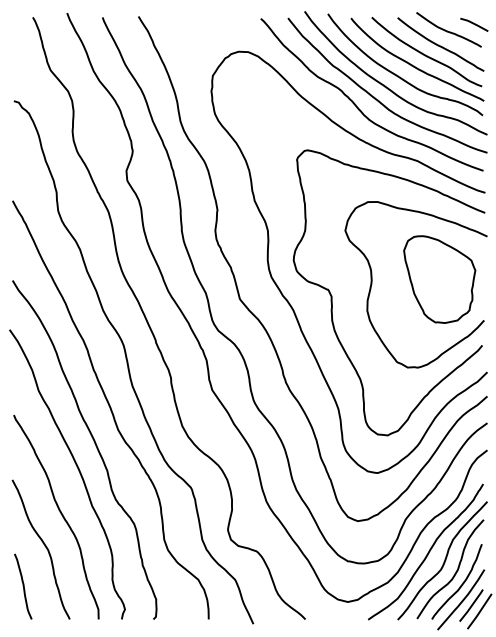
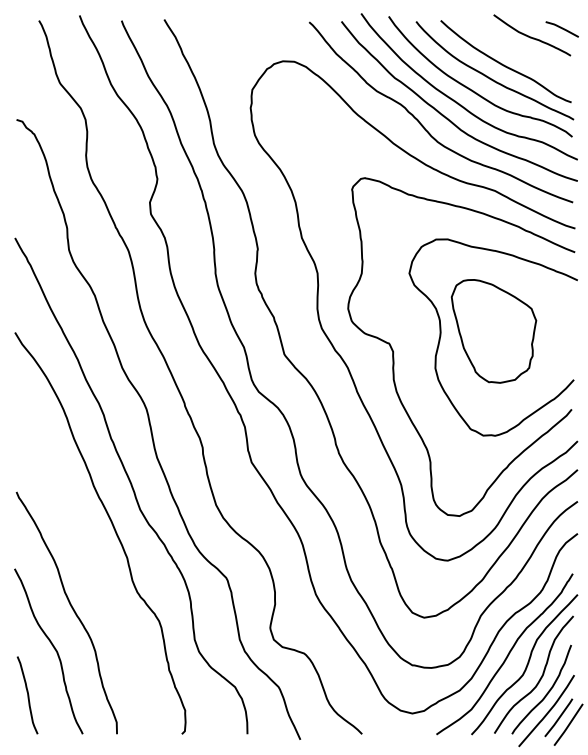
curve: (440, 45) -> (522, 53), removed
part: (439, 279) -> (493, 331), moved
curve: (77, 469) -> (91, 556), removed

